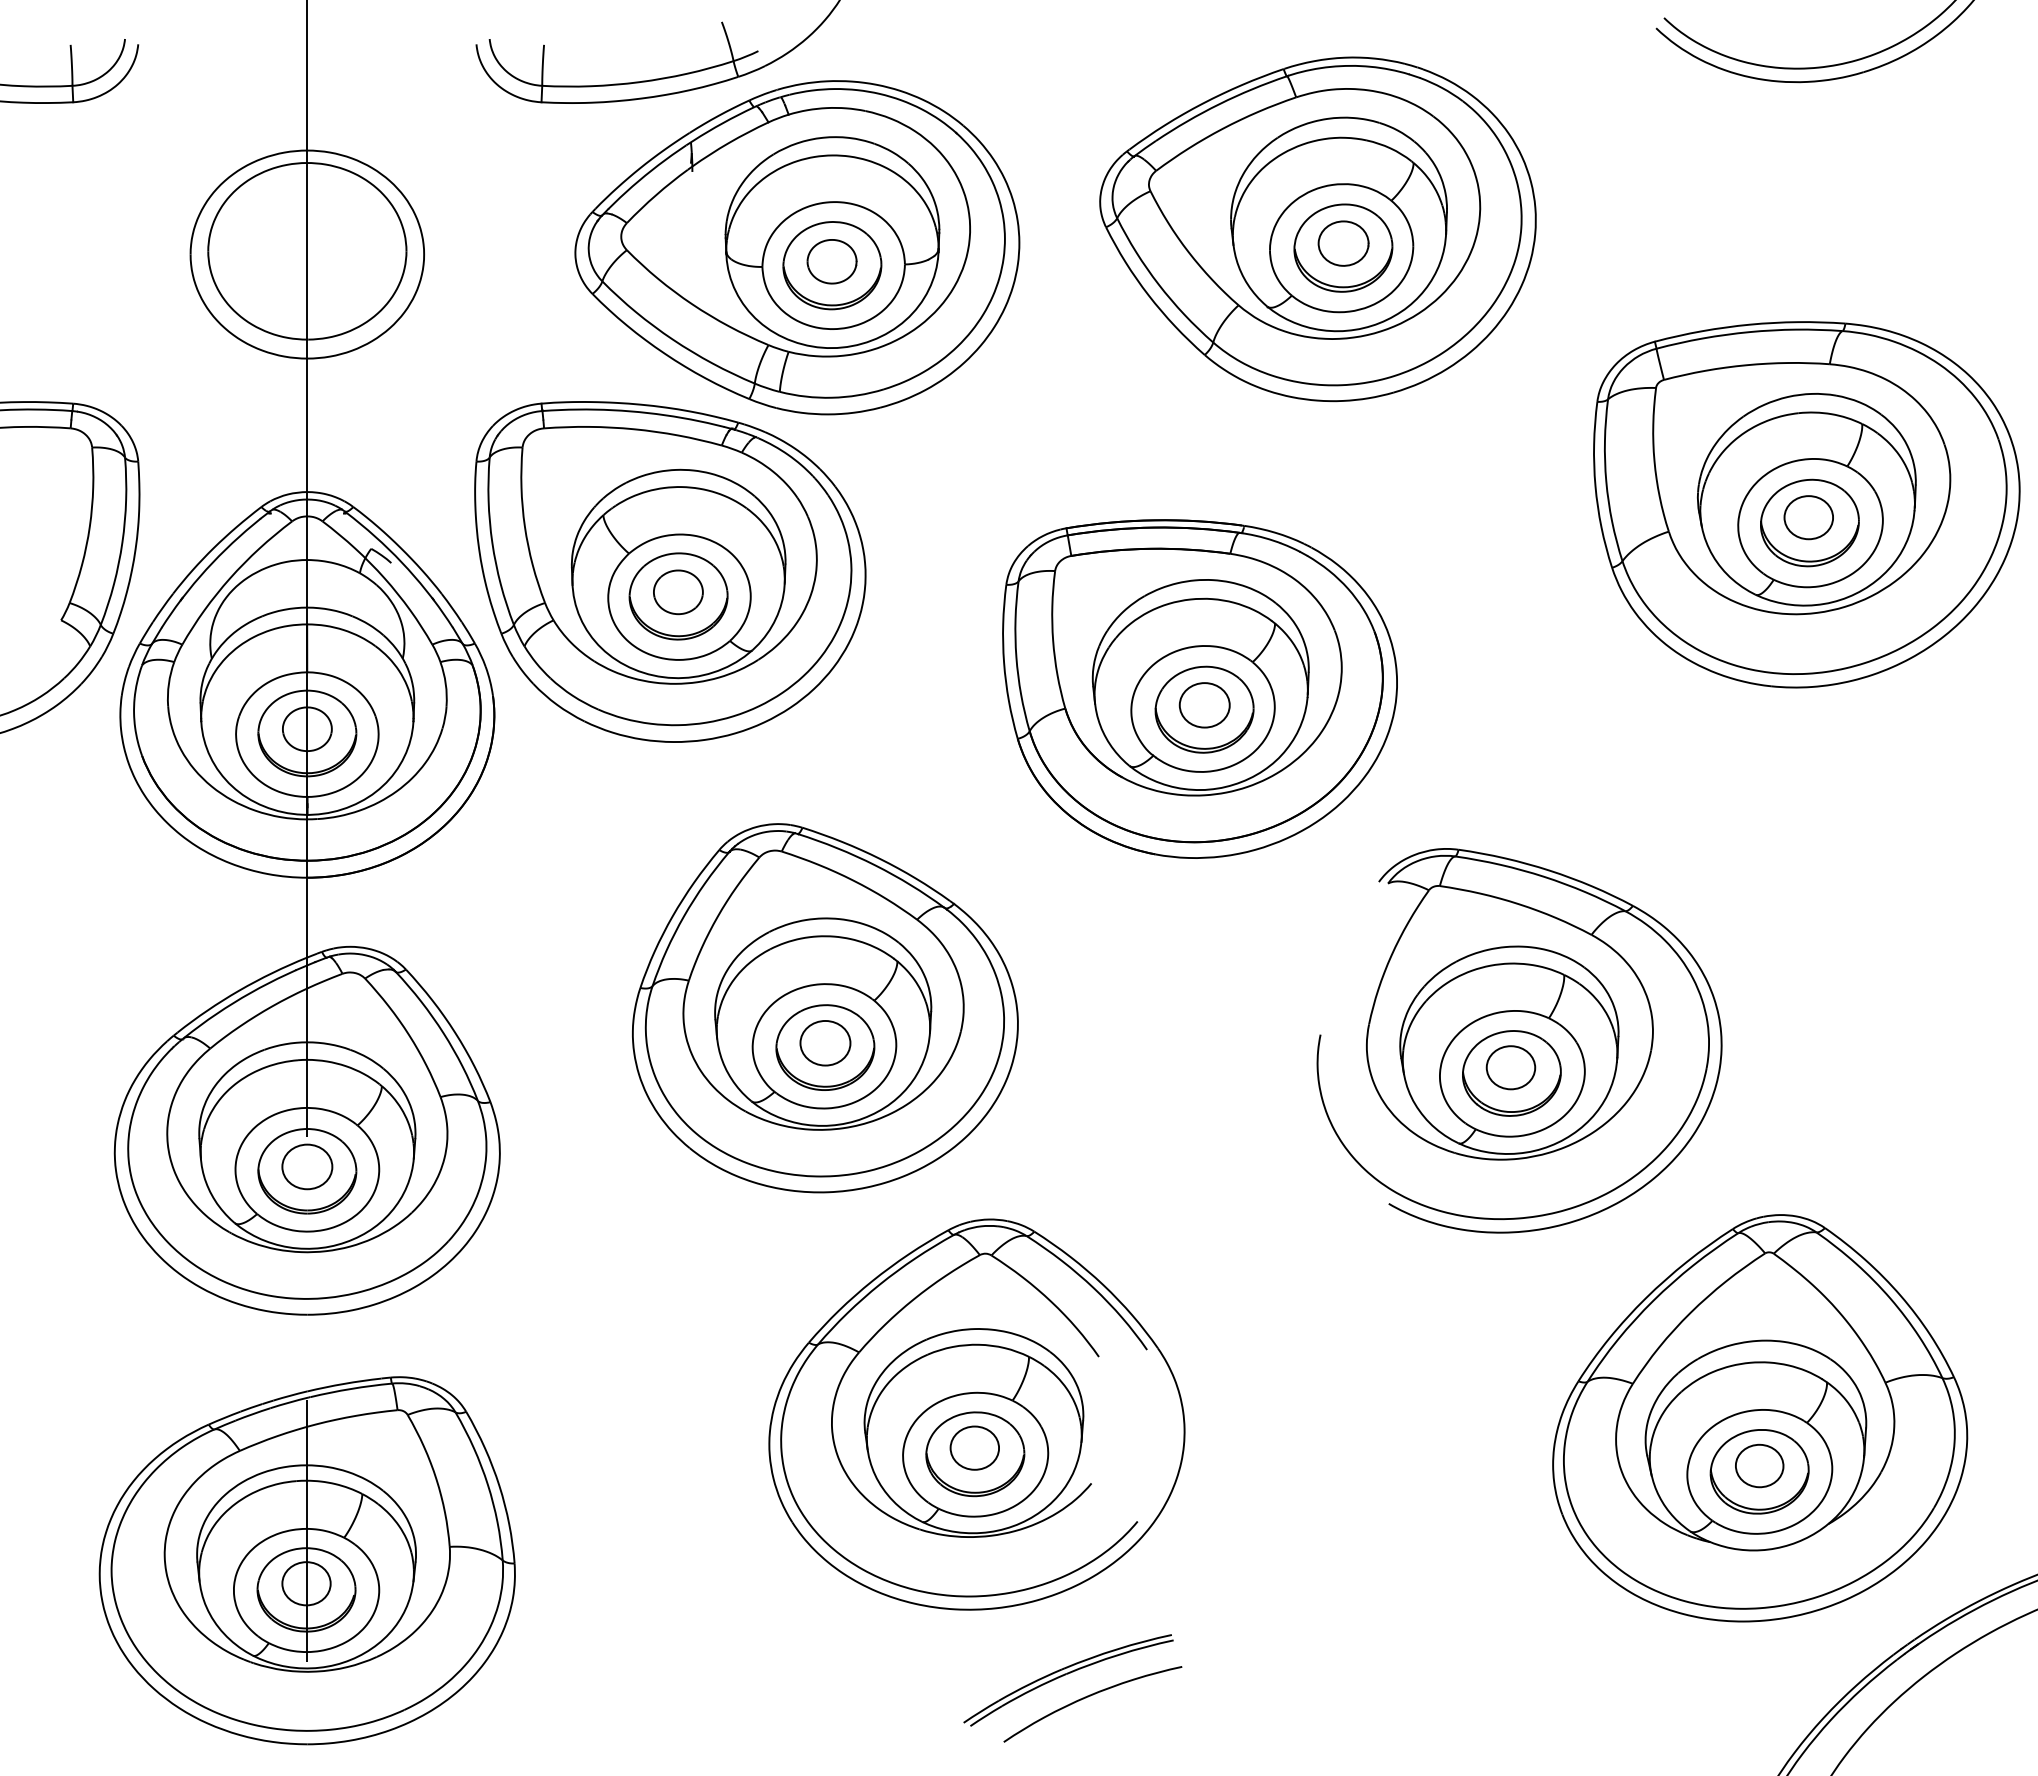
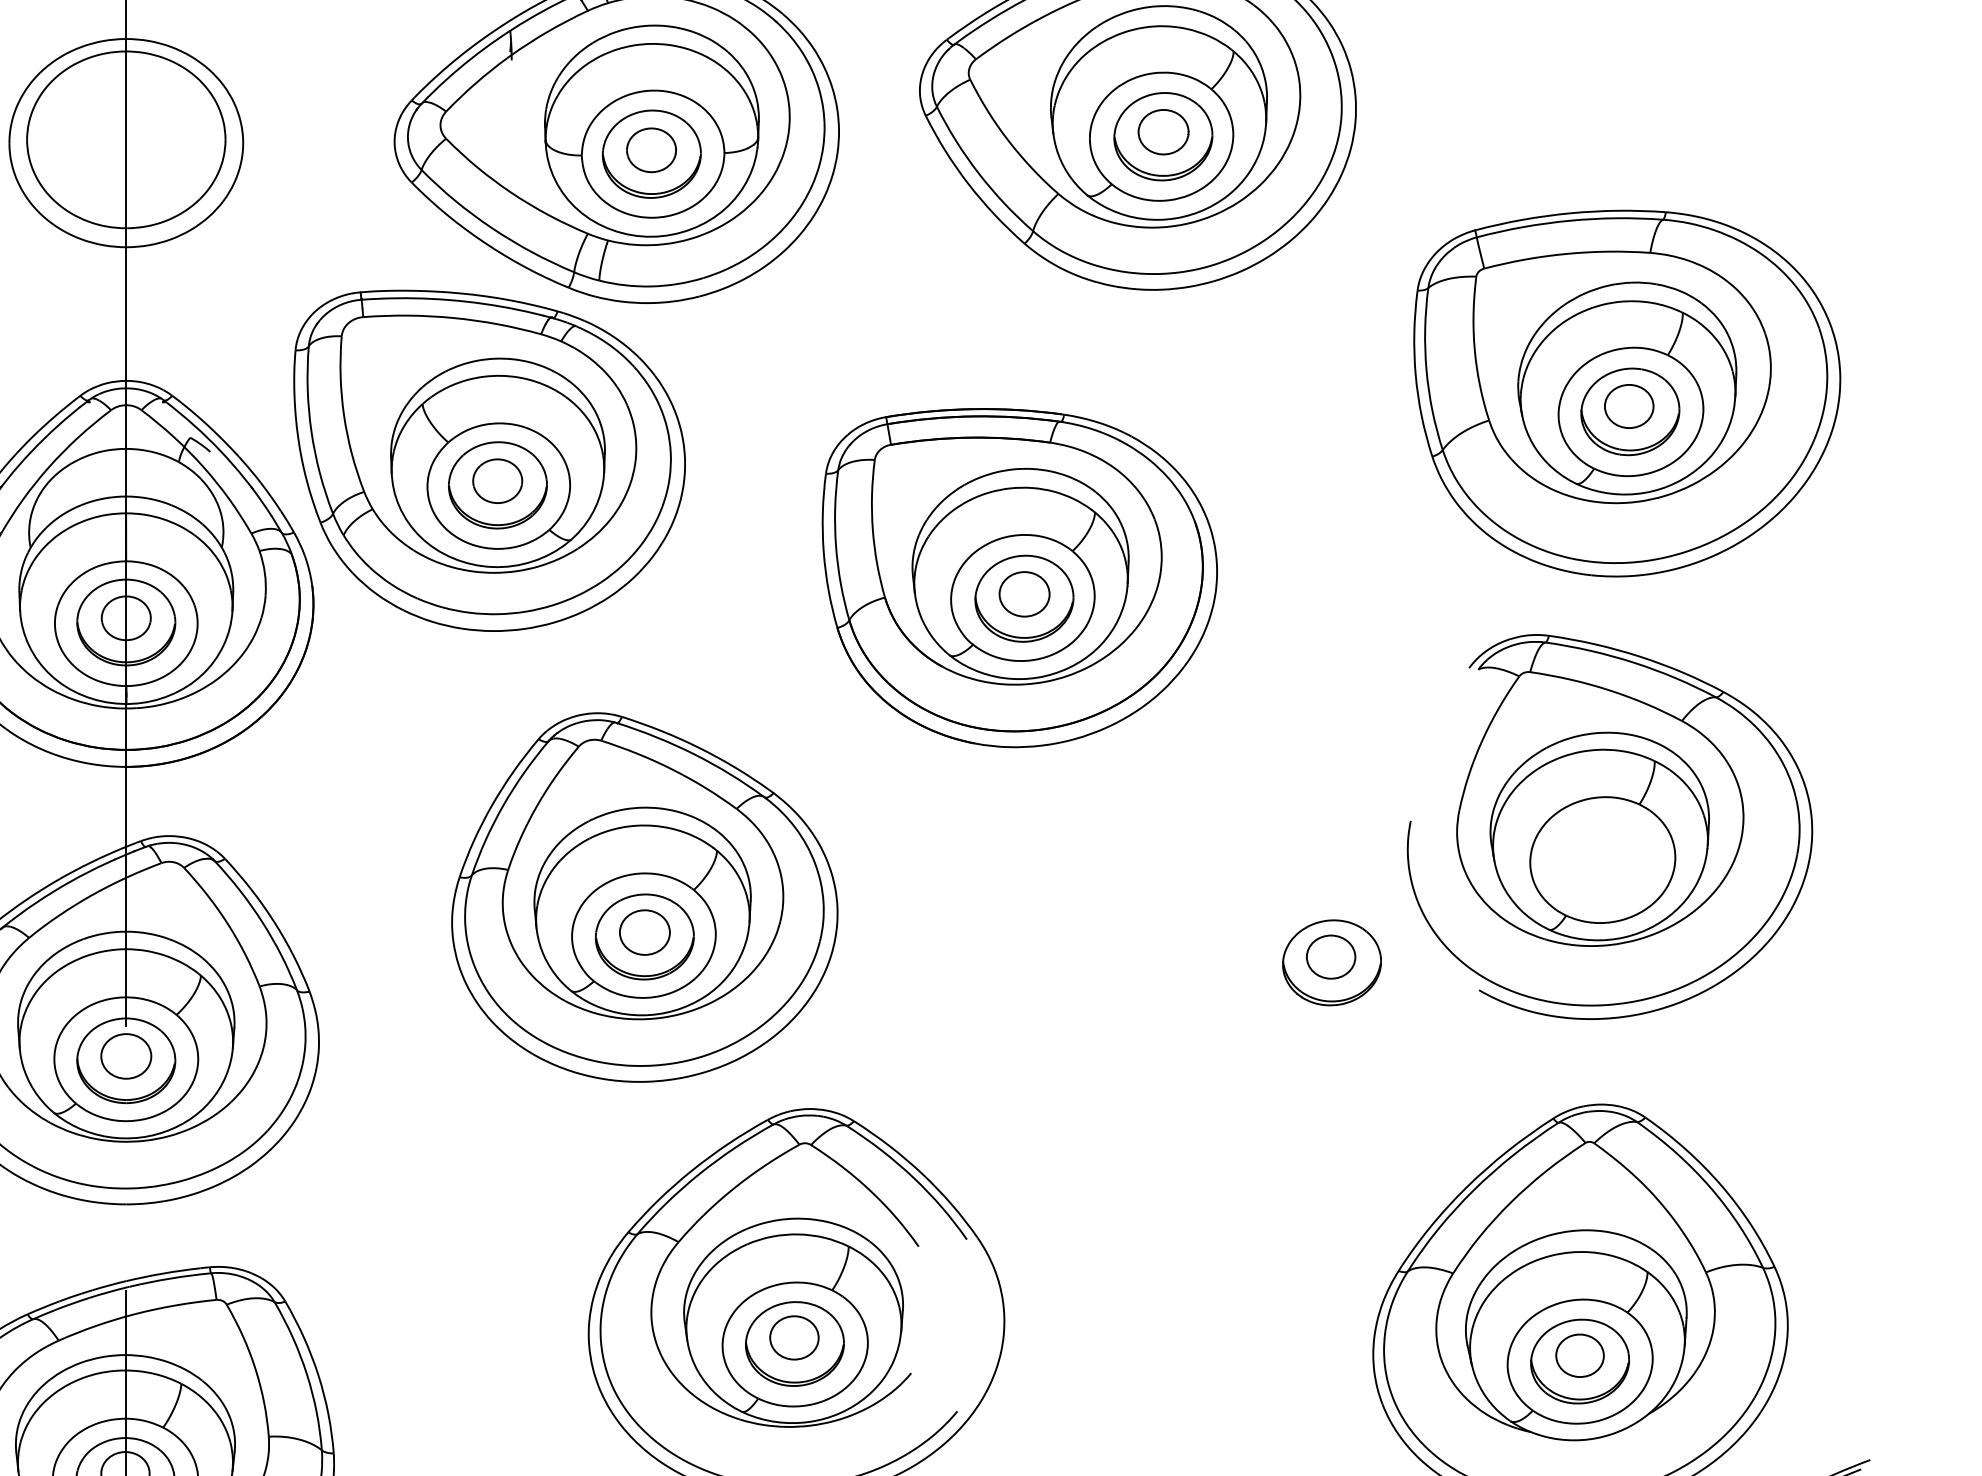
part: (1519, 1040) -> (1609, 826), moved

